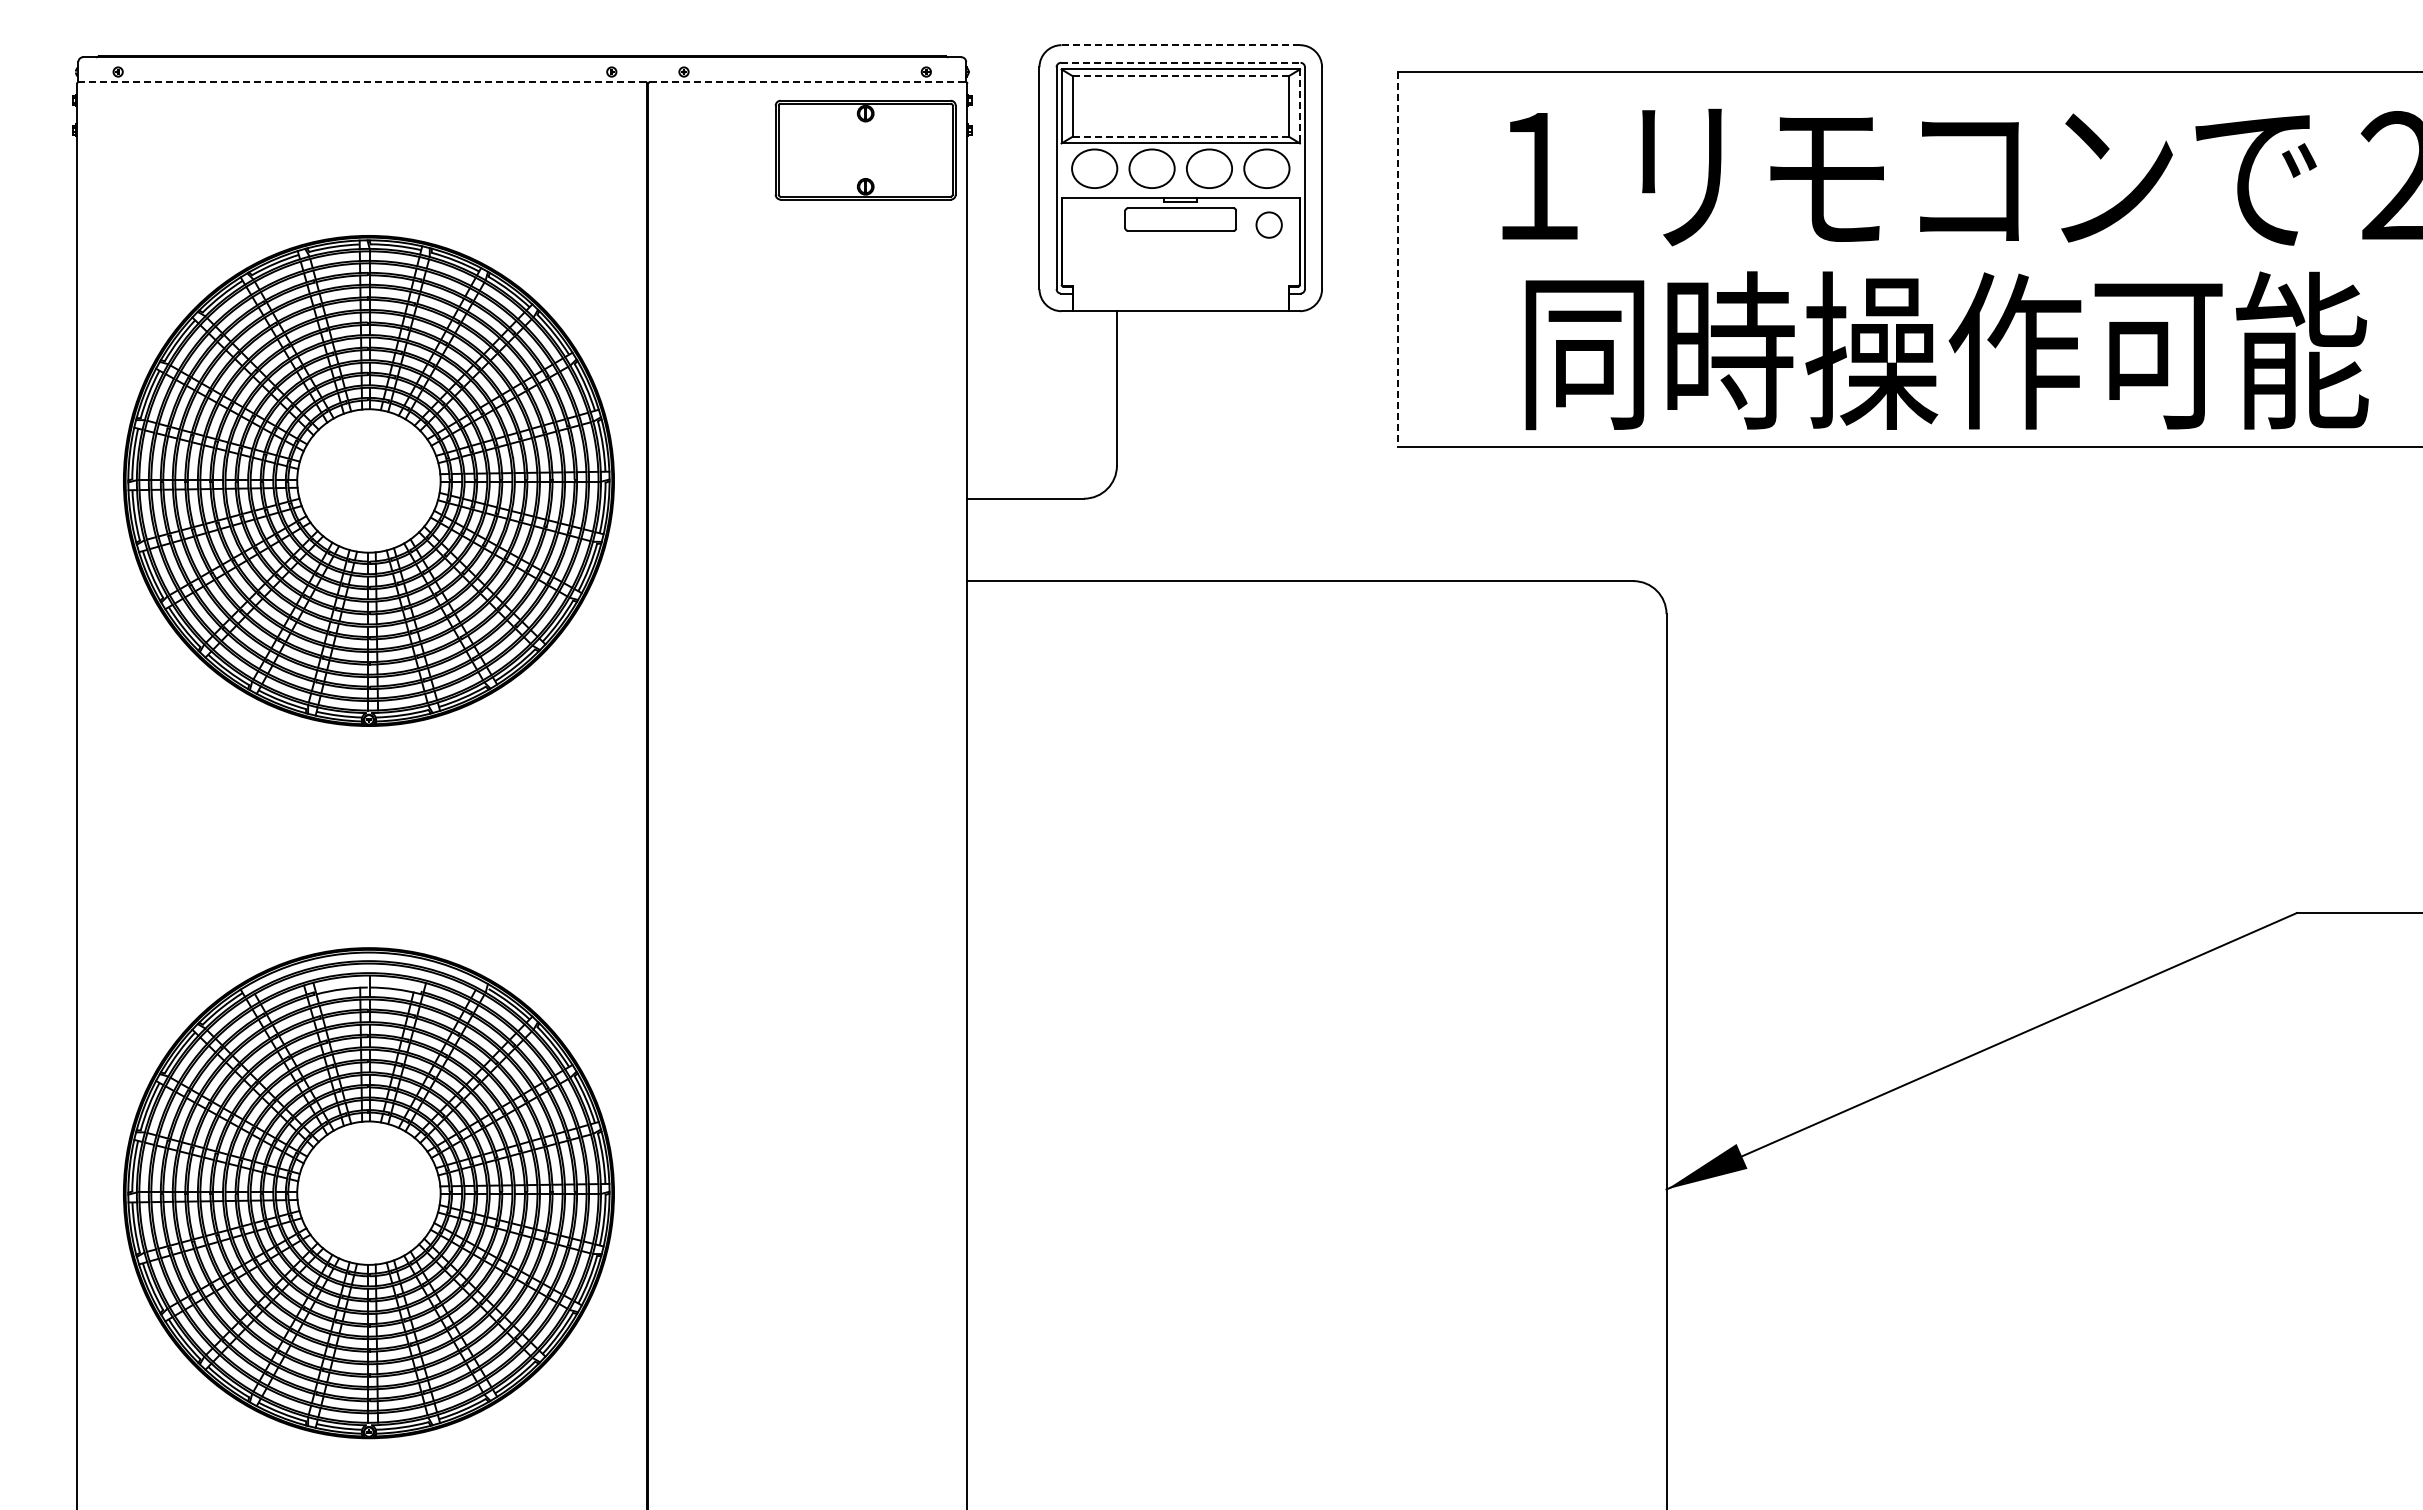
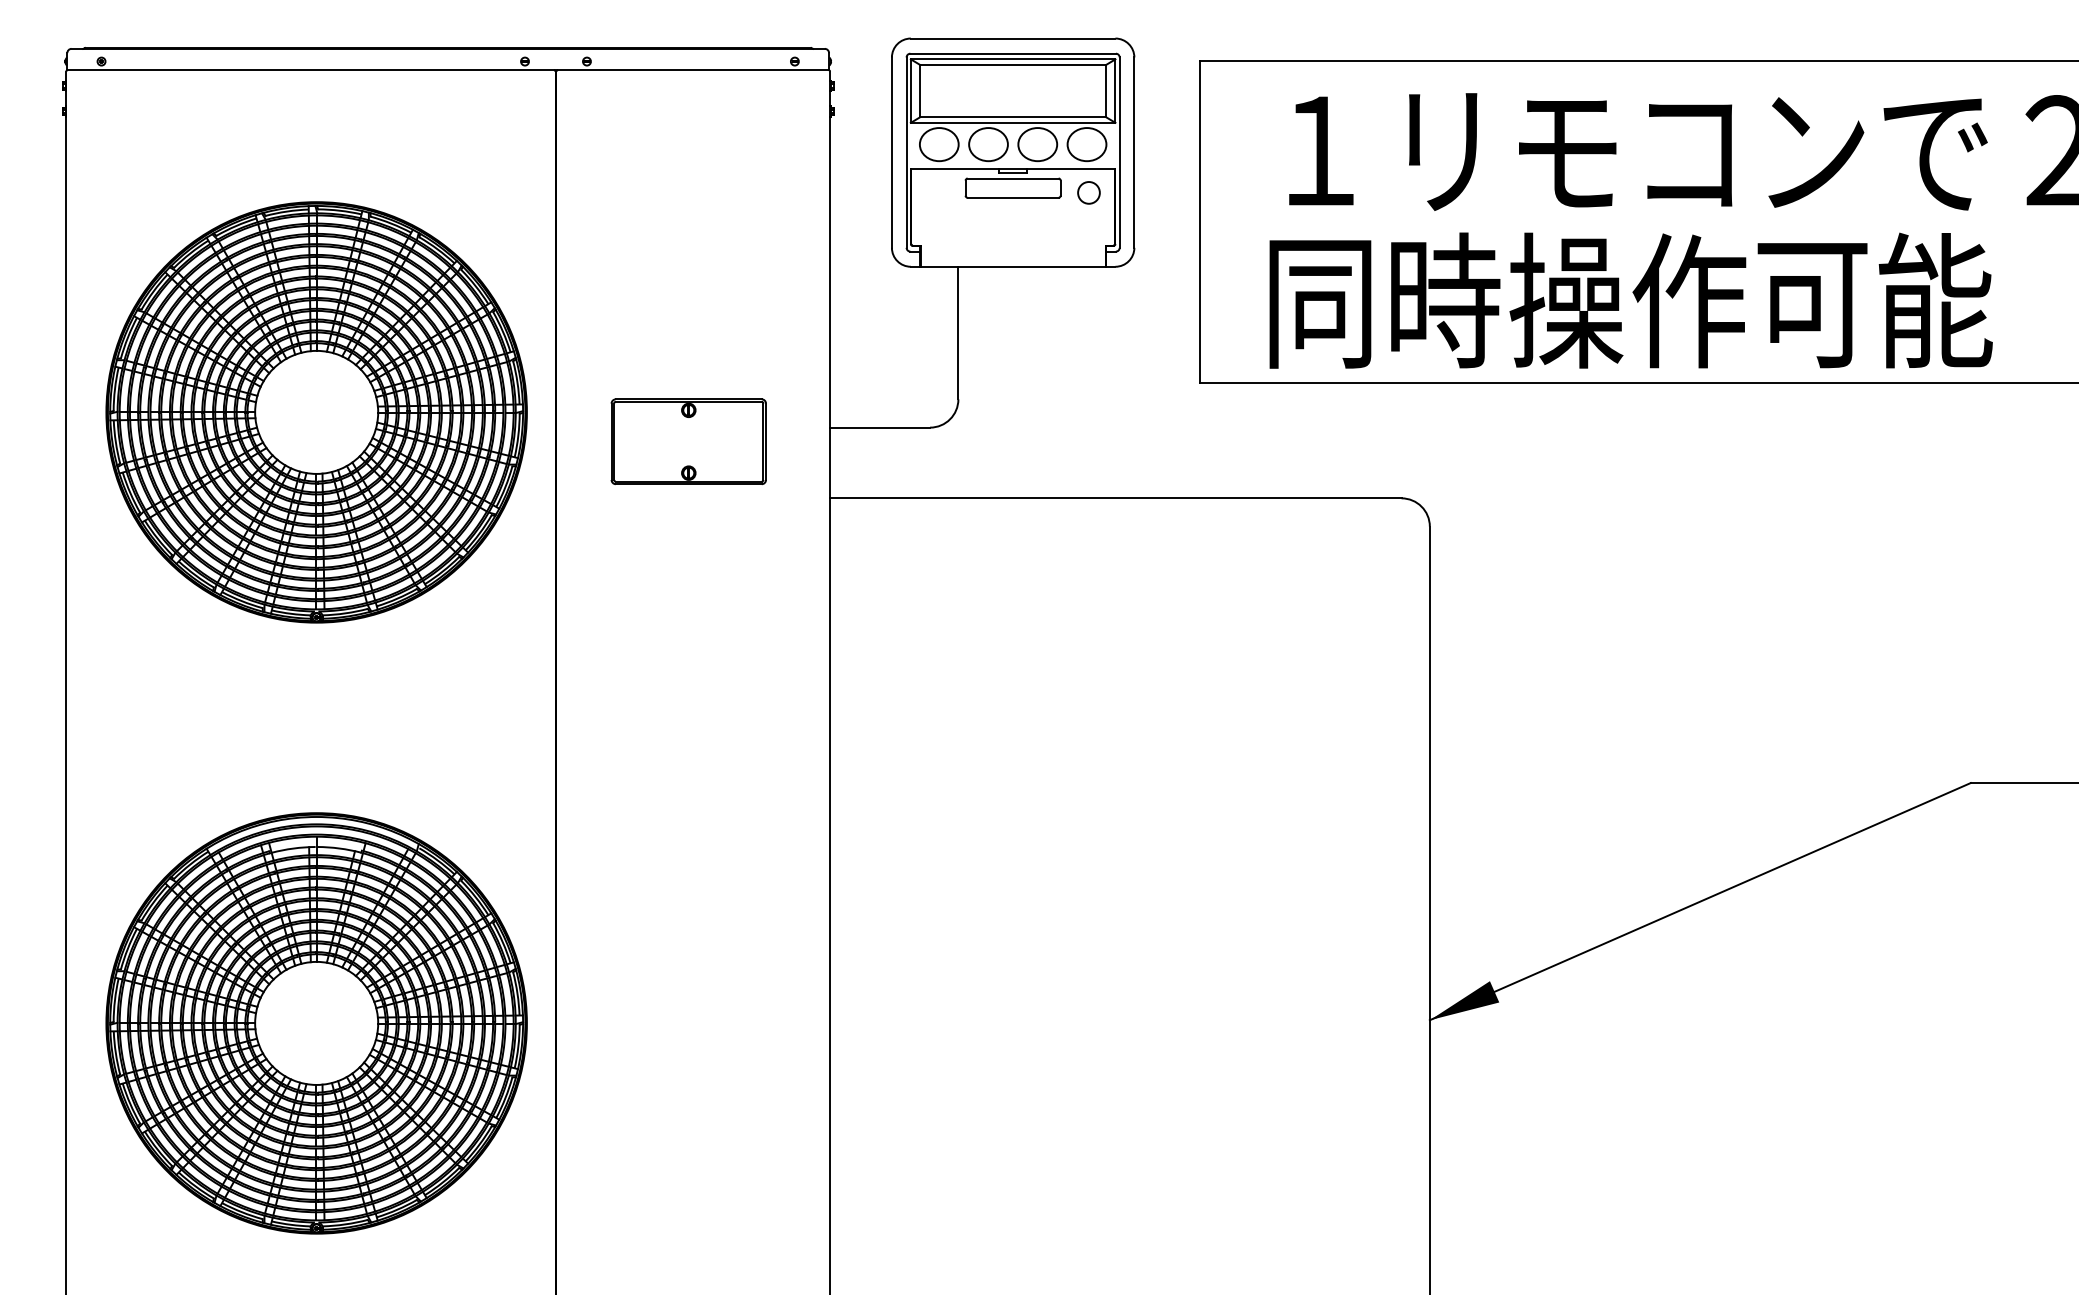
line: (1181, 45) -> (1013, 38), dashed -> solid
line: (1180, 62) -> (1012, 53), dashed -> solid
line: (1181, 76) -> (1013, 65), dashed -> solid
line: (522, 81) -> (448, 69), dashed -> solid
line: (1300, 106) -> (1115, 91), dashed -> solid
line: (1181, 136) -> (1013, 116), dashed -> solid
part: (865, 149) -> (688, 441), moved
line: (1398, 259) -> (1199, 222), dashed -> solid
text: (1946, 350) -> (1630, 300), moved

